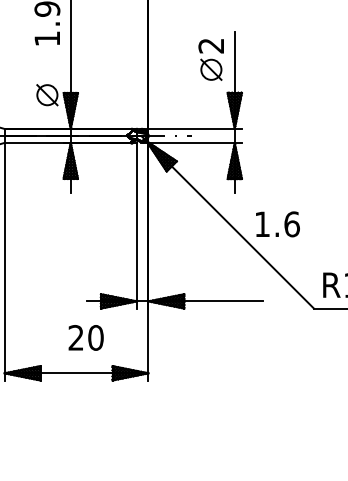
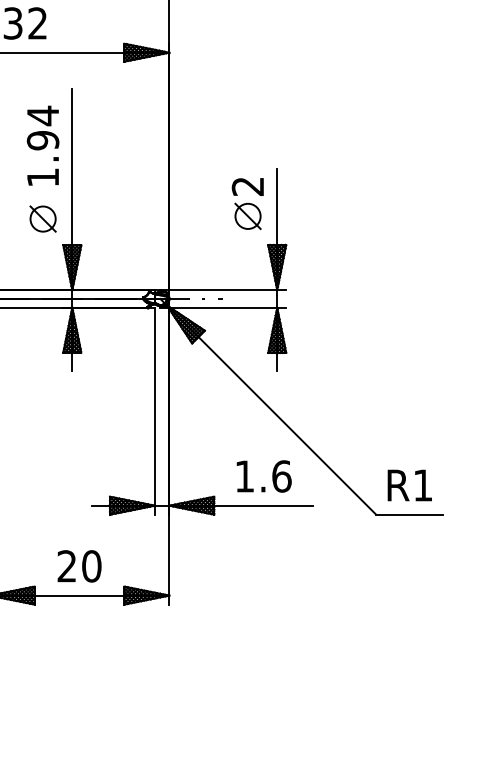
part: (46, 94) -> (42, 218), moved
text: (277, 224) -> (263, 476), moved
text: (86, 338) -> (79, 566), moved

